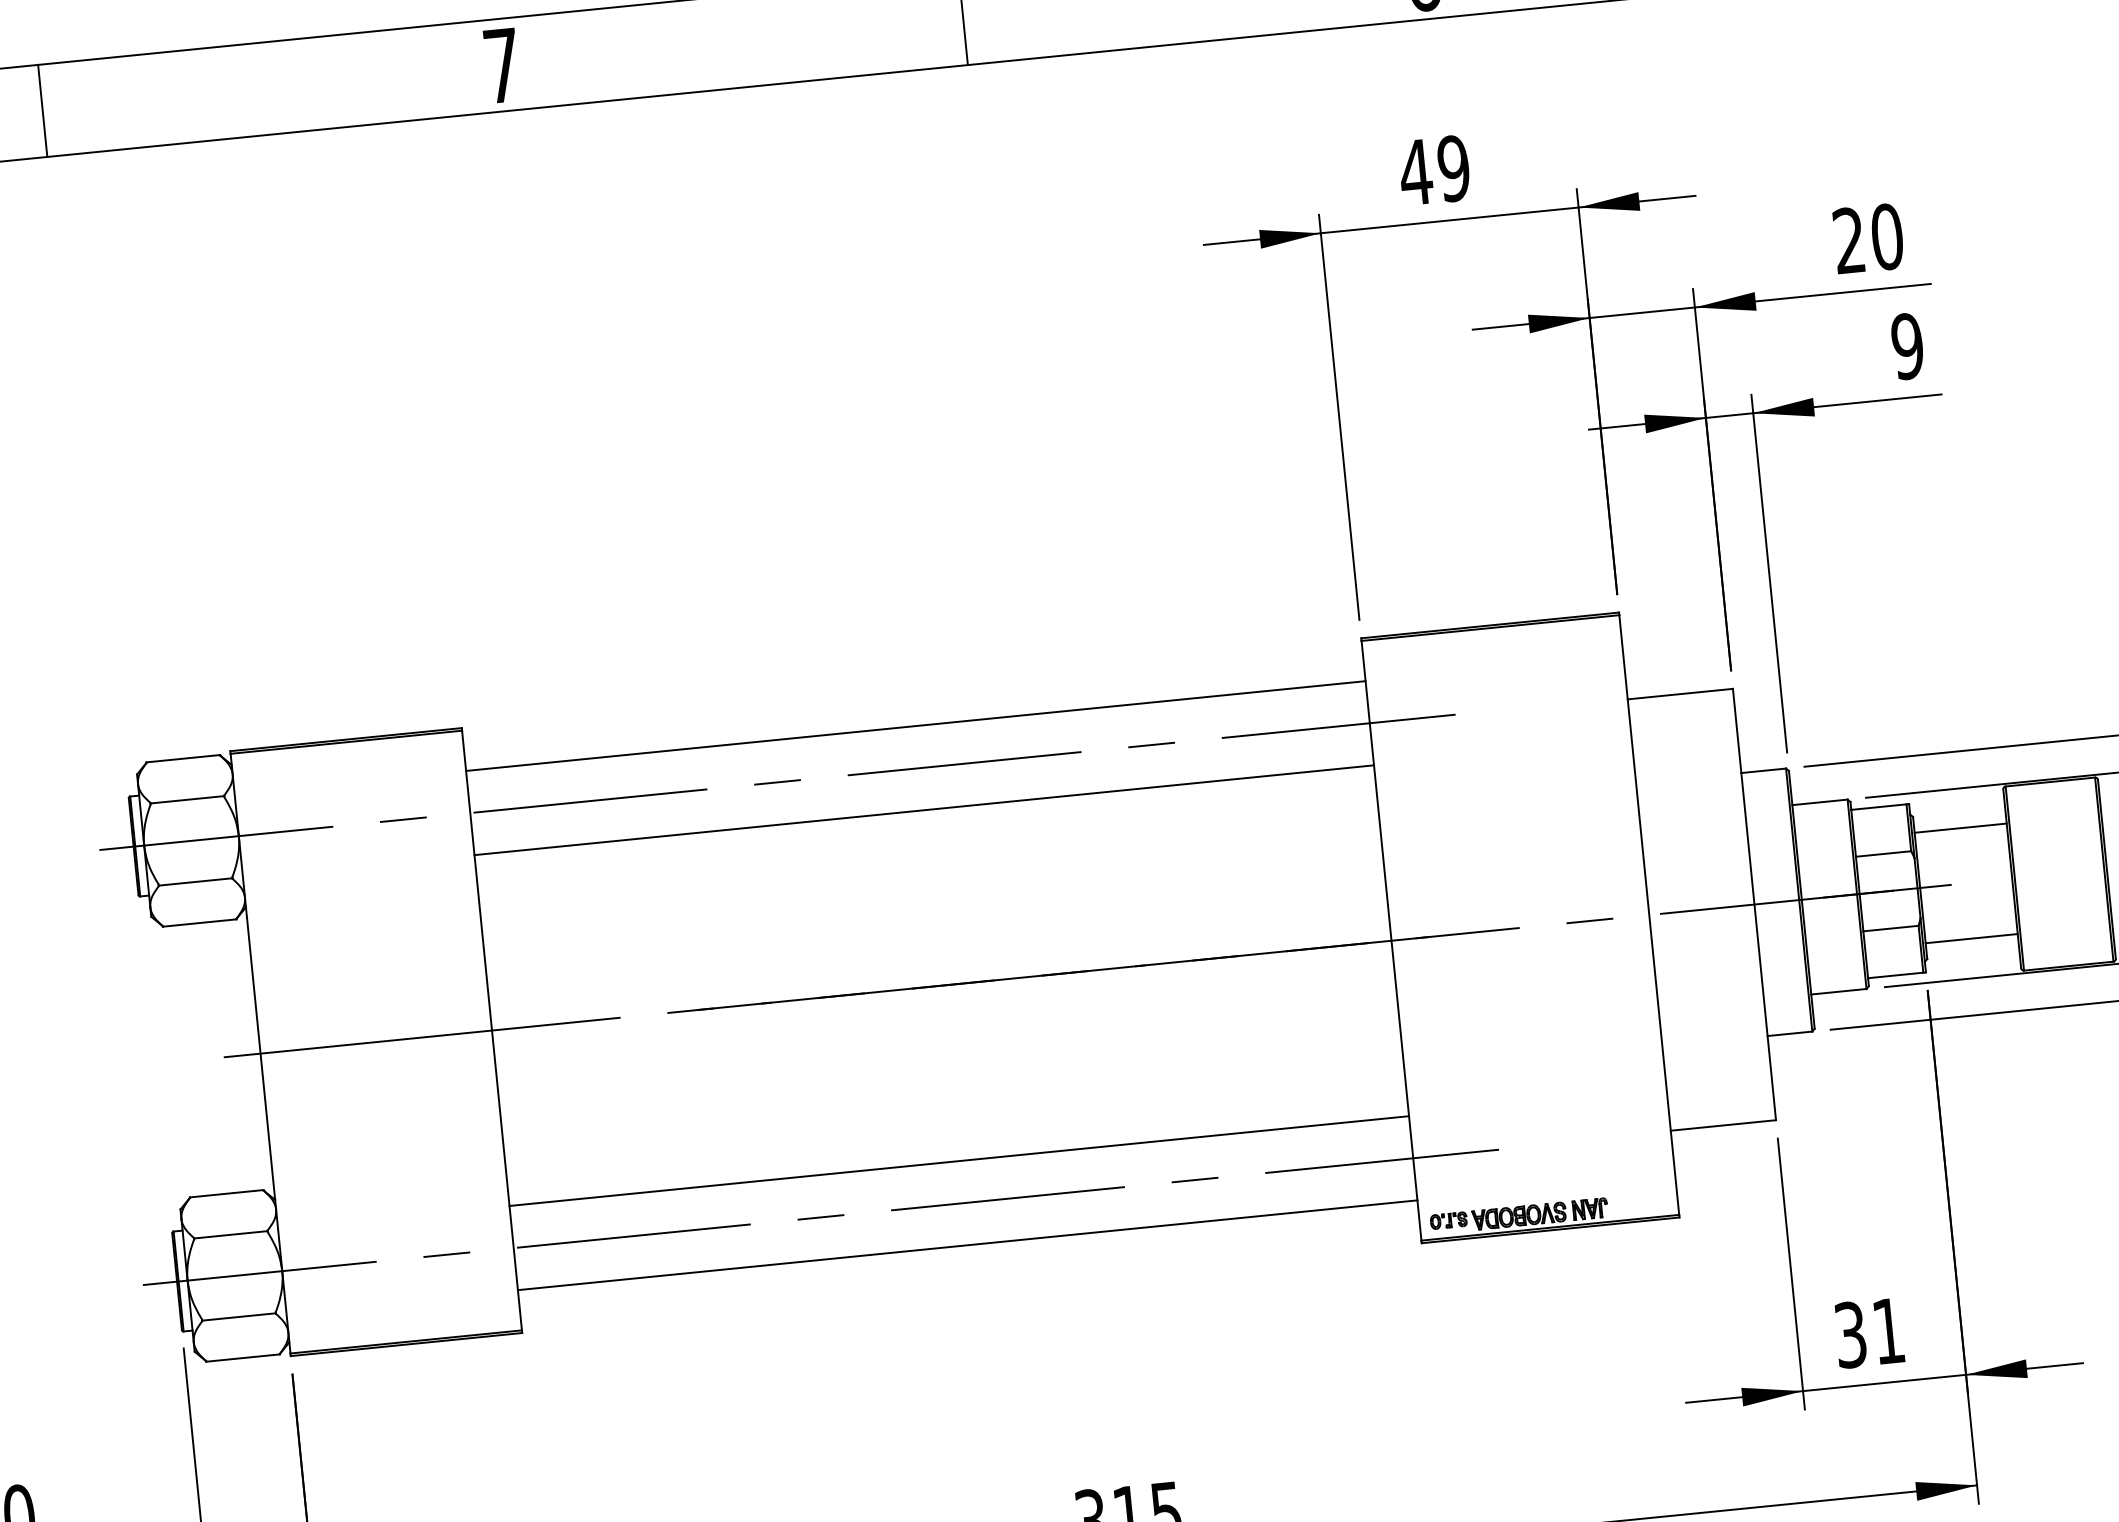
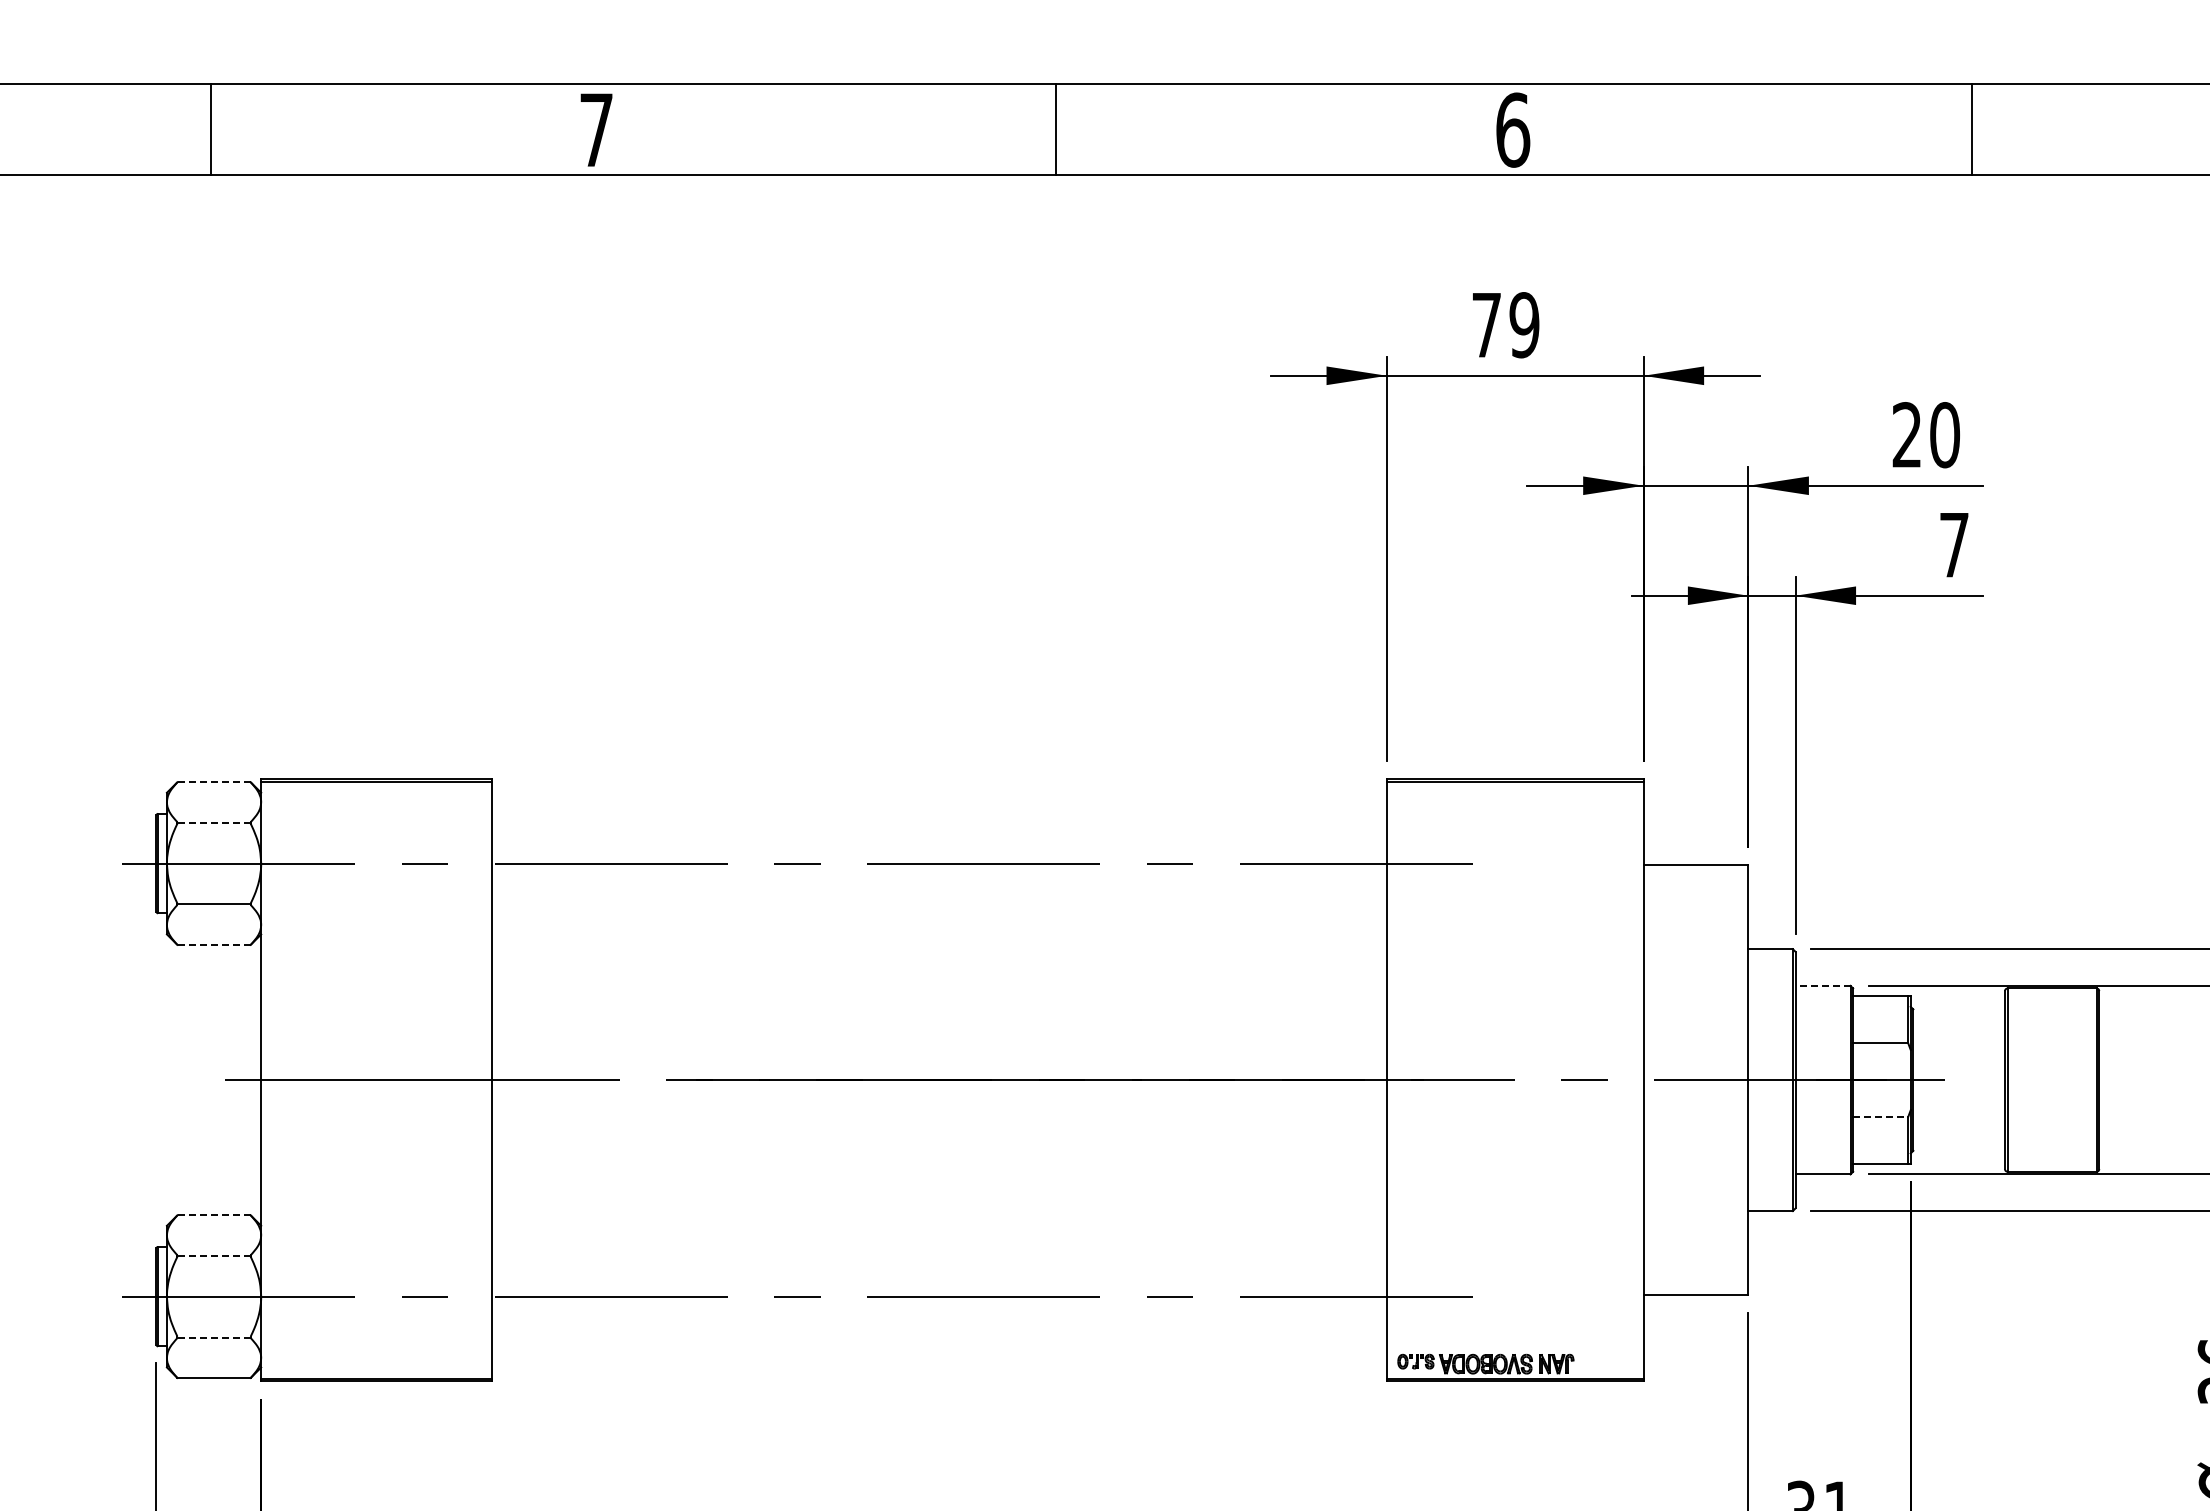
line: (42, 110) -> (211, 129), moved
text: (1415, 172) -> (1486, 325), 49 -> 79
text: (1907, 345) -> (1954, 544), 9 -> 7
line: (915, 725) -> (939, 821), removed
line: (183, 758) -> (214, 781), solid -> dashed
line: (187, 799) -> (214, 822), solid -> dashed
line: (1819, 802) -> (1822, 985), solid -> dashed
line: (924, 810) -> (939, 905), removed
line: (1961, 828) -> (1959, 1025), removed
line: (200, 923) -> (214, 945), solid -> dashed
line: (1891, 928) -> (1881, 1117), solid -> dashed
line: (1972, 939) -> (1959, 1135), removed
line: (959, 1160) -> (939, 1254), removed
line: (227, 1193) -> (214, 1214), solid -> dashed
line: (231, 1234) -> (214, 1255), solid -> dashed
line: (967, 1245) -> (939, 1338), removed
line: (239, 1316) -> (214, 1337), solid -> dashed

